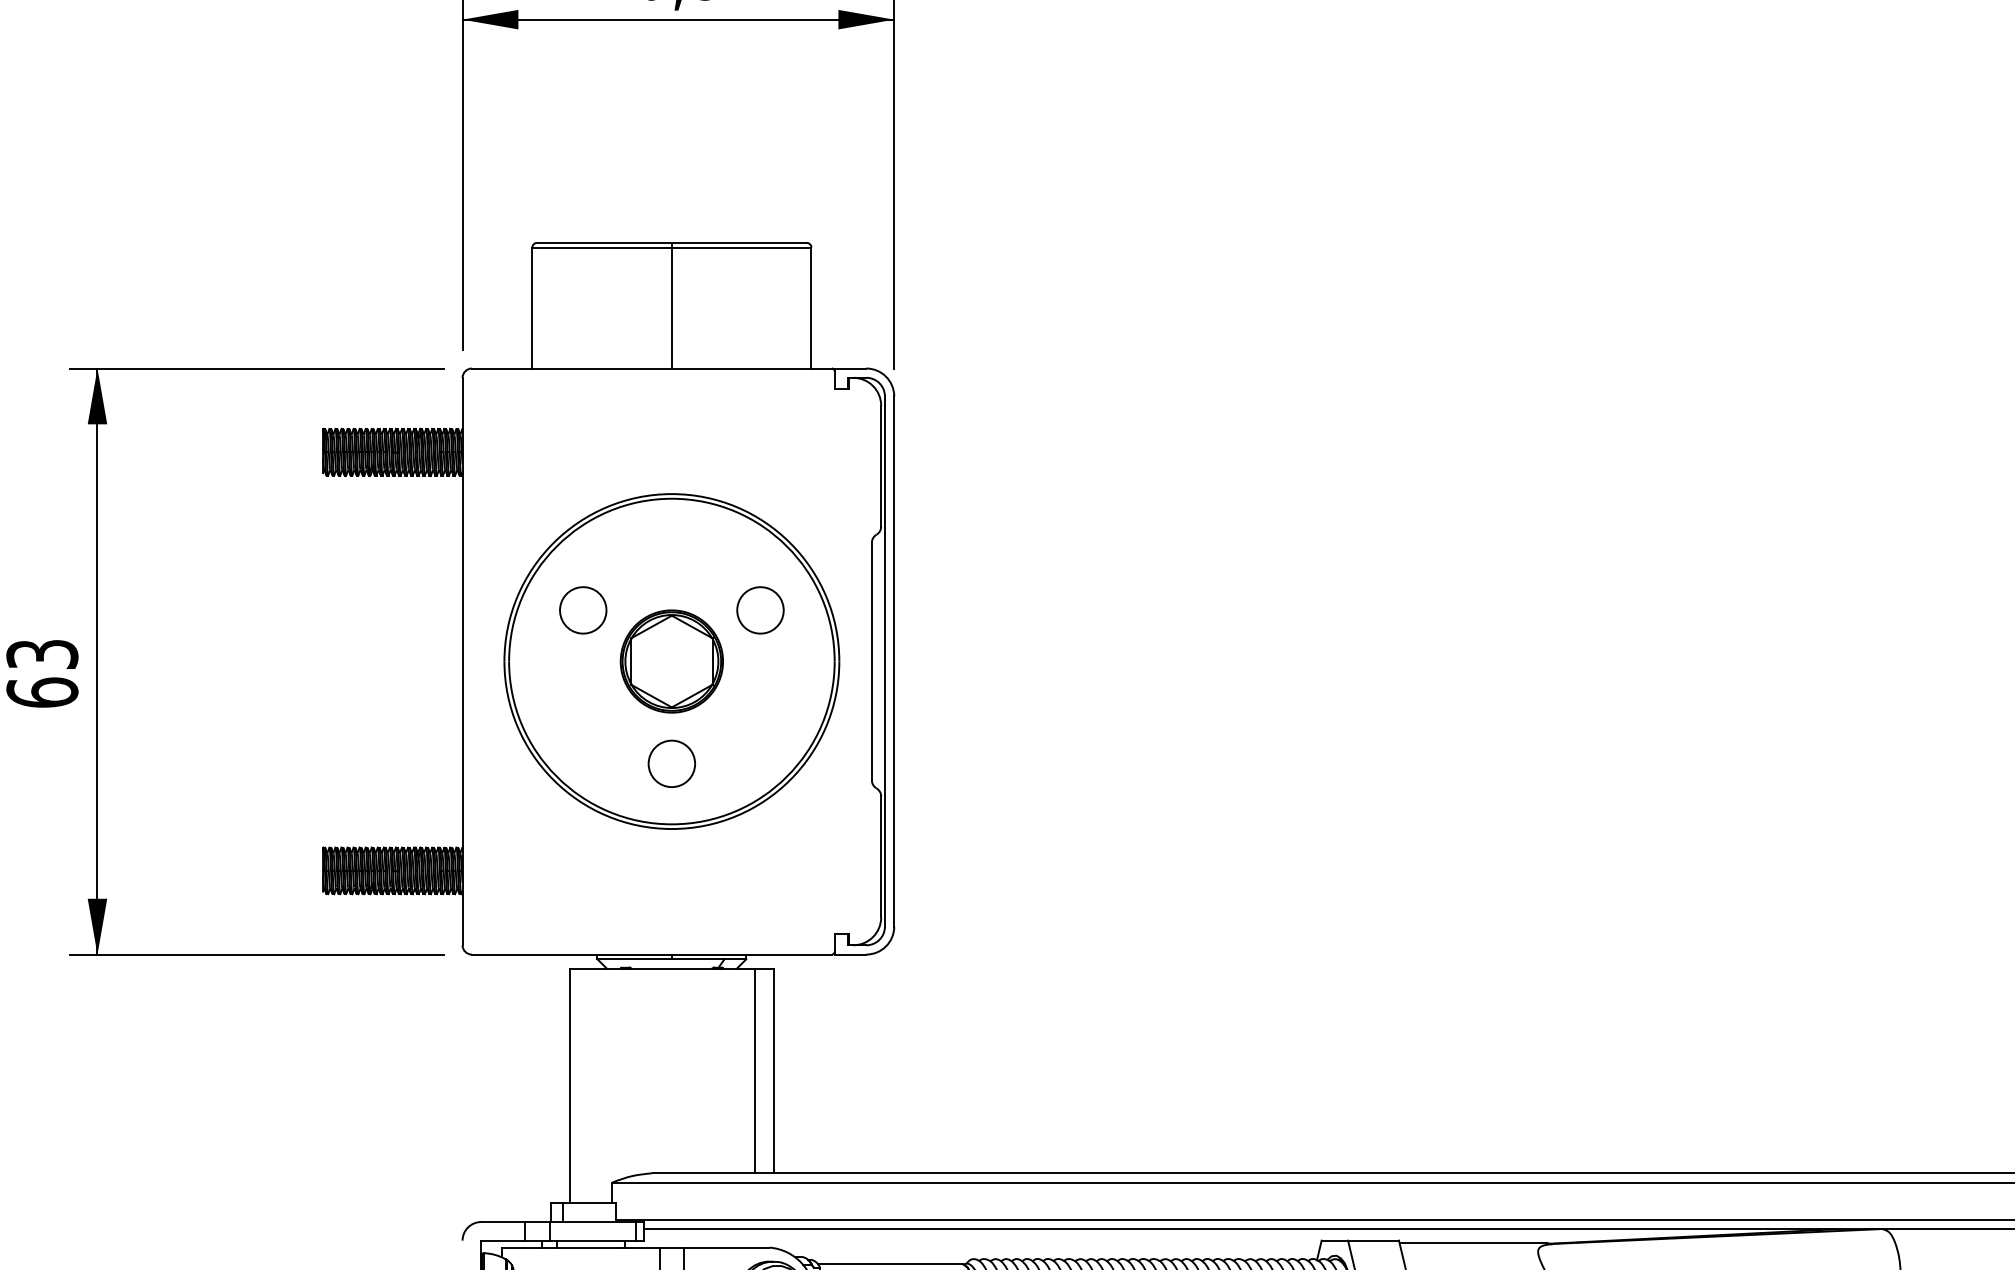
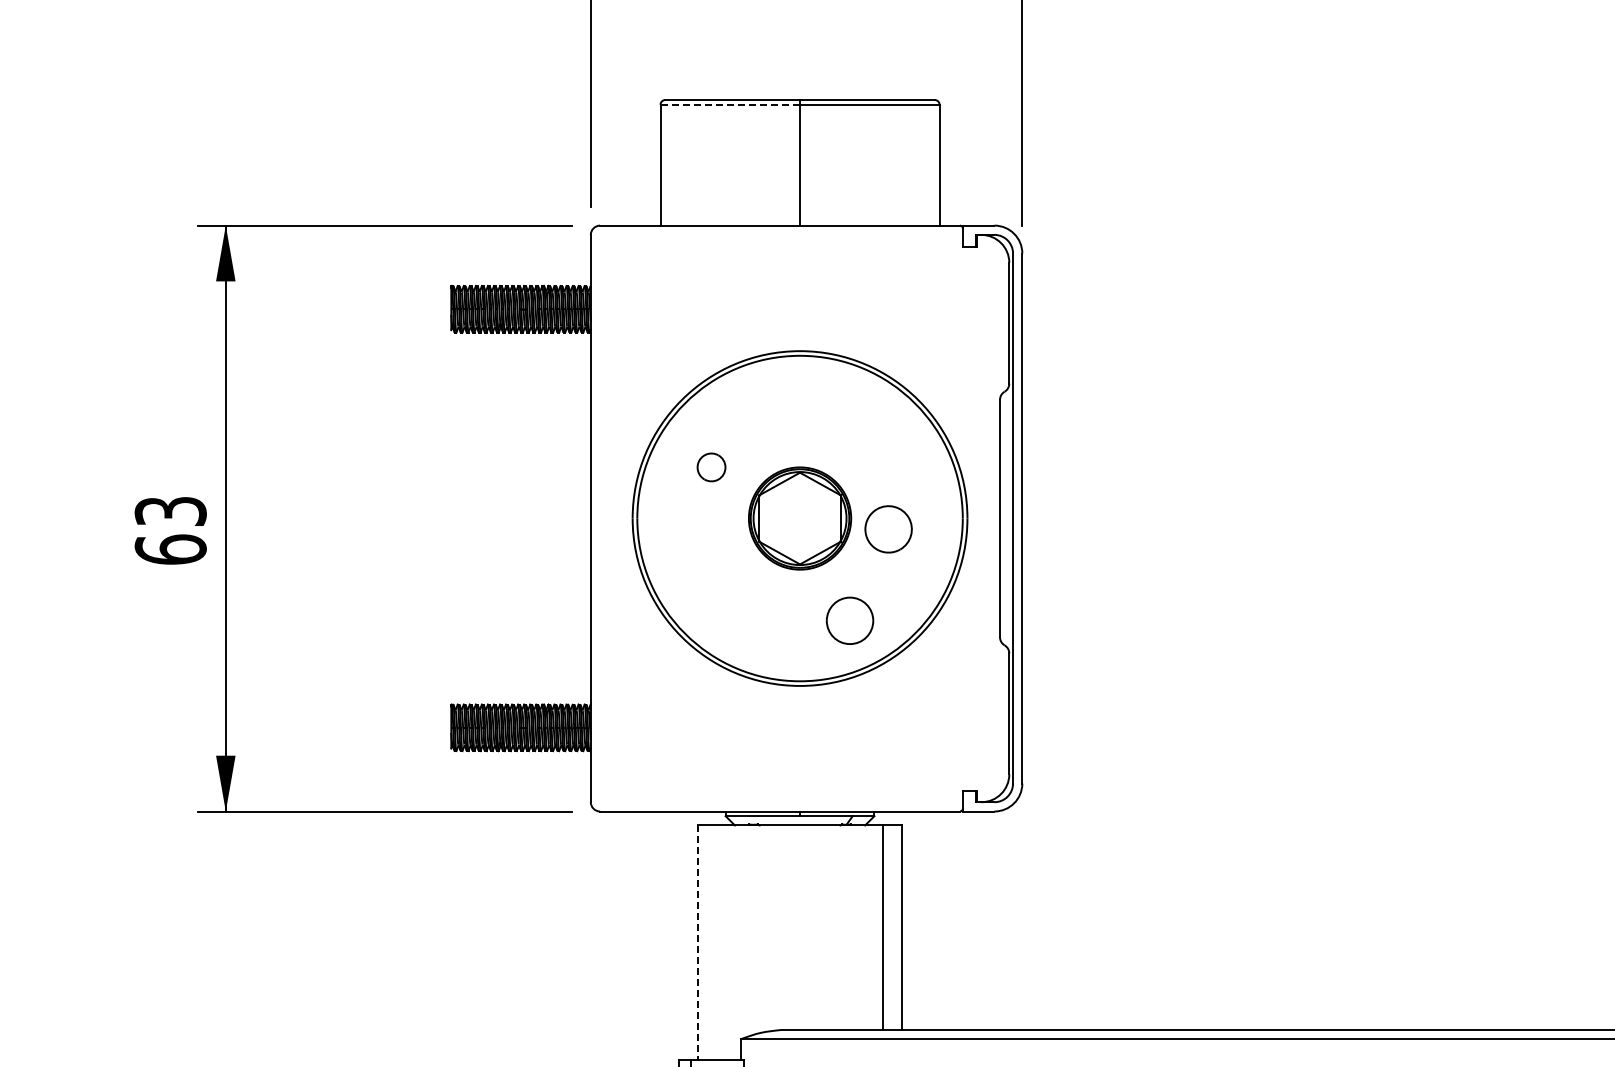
line: (602, 247) -> (730, 104), solid -> dashed
part: (583, 610) -> (711, 467), size x0.6
part: (760, 610) -> (888, 529), moved
part: (671, 763) -> (849, 620), moved
line: (569, 1086) -> (697, 943), solid -> dashed

